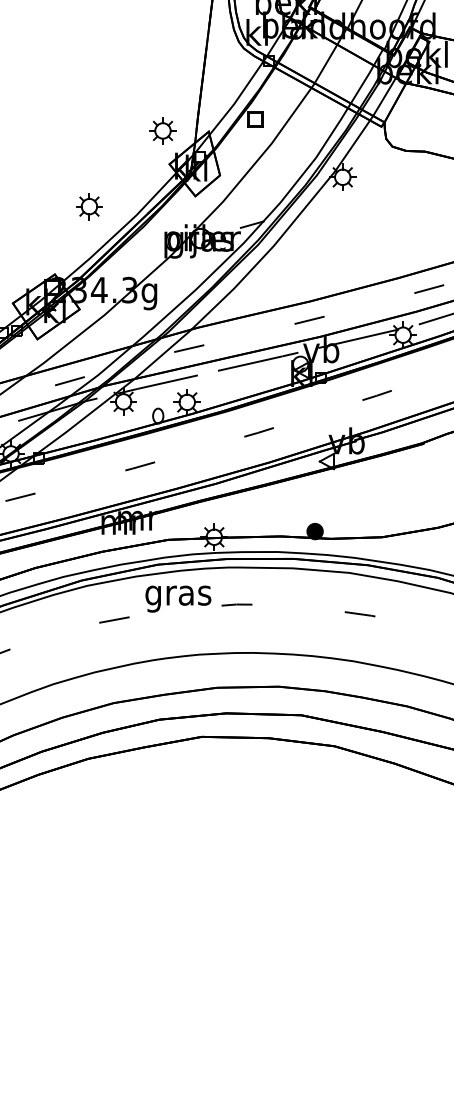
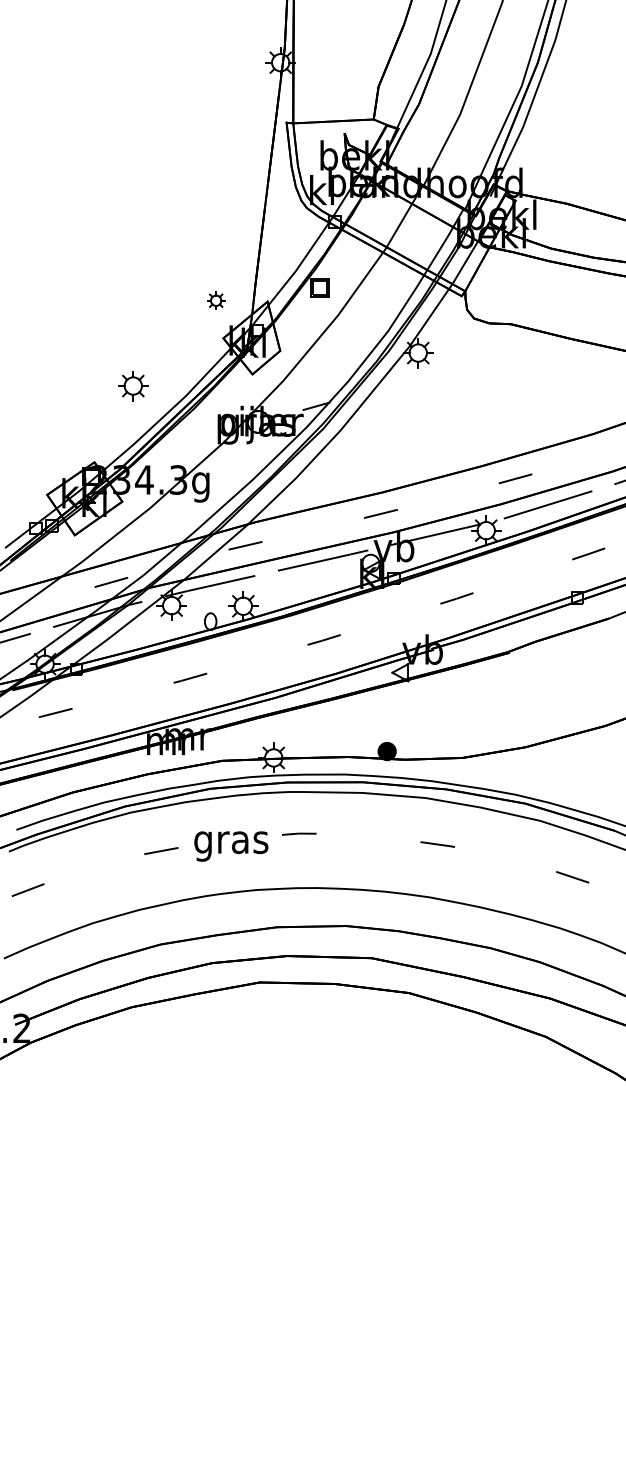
part: (163, 130) -> (216, 300), size x0.6
text: (178, 599) -> (231, 846), moved

